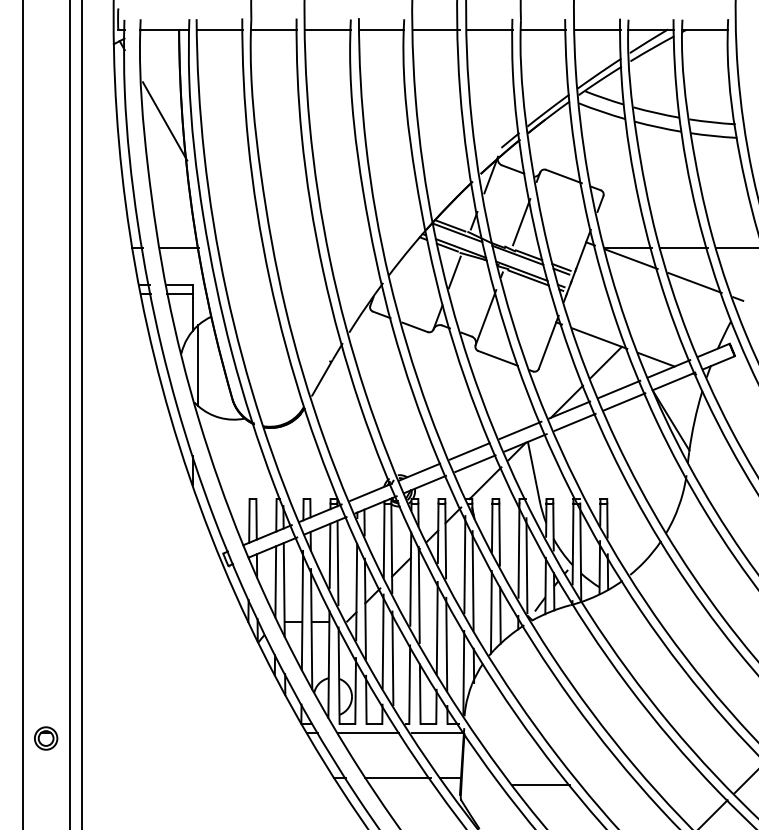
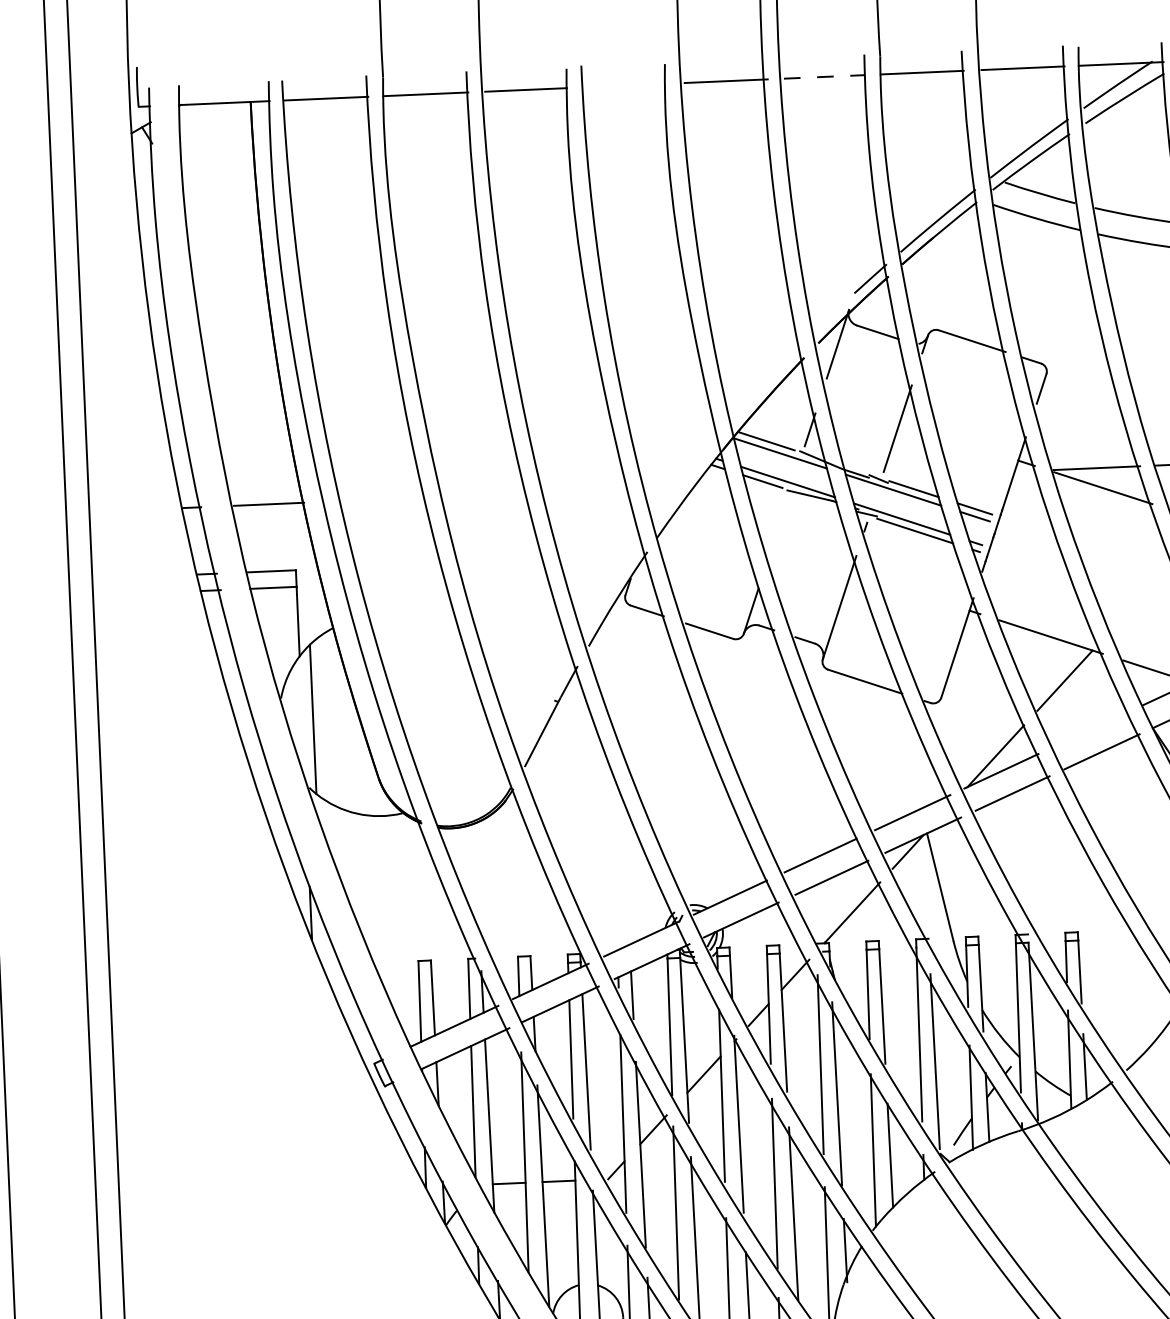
line: (381, 30) -> (623, 86), removed
line: (490, 30) -> (824, 77), solid -> dashed
line: (164, 121) -> (231, 271), removed
line: (454, 272) -> (778, 526), removed
line: (619, 389) -> (1091, 729), removed

